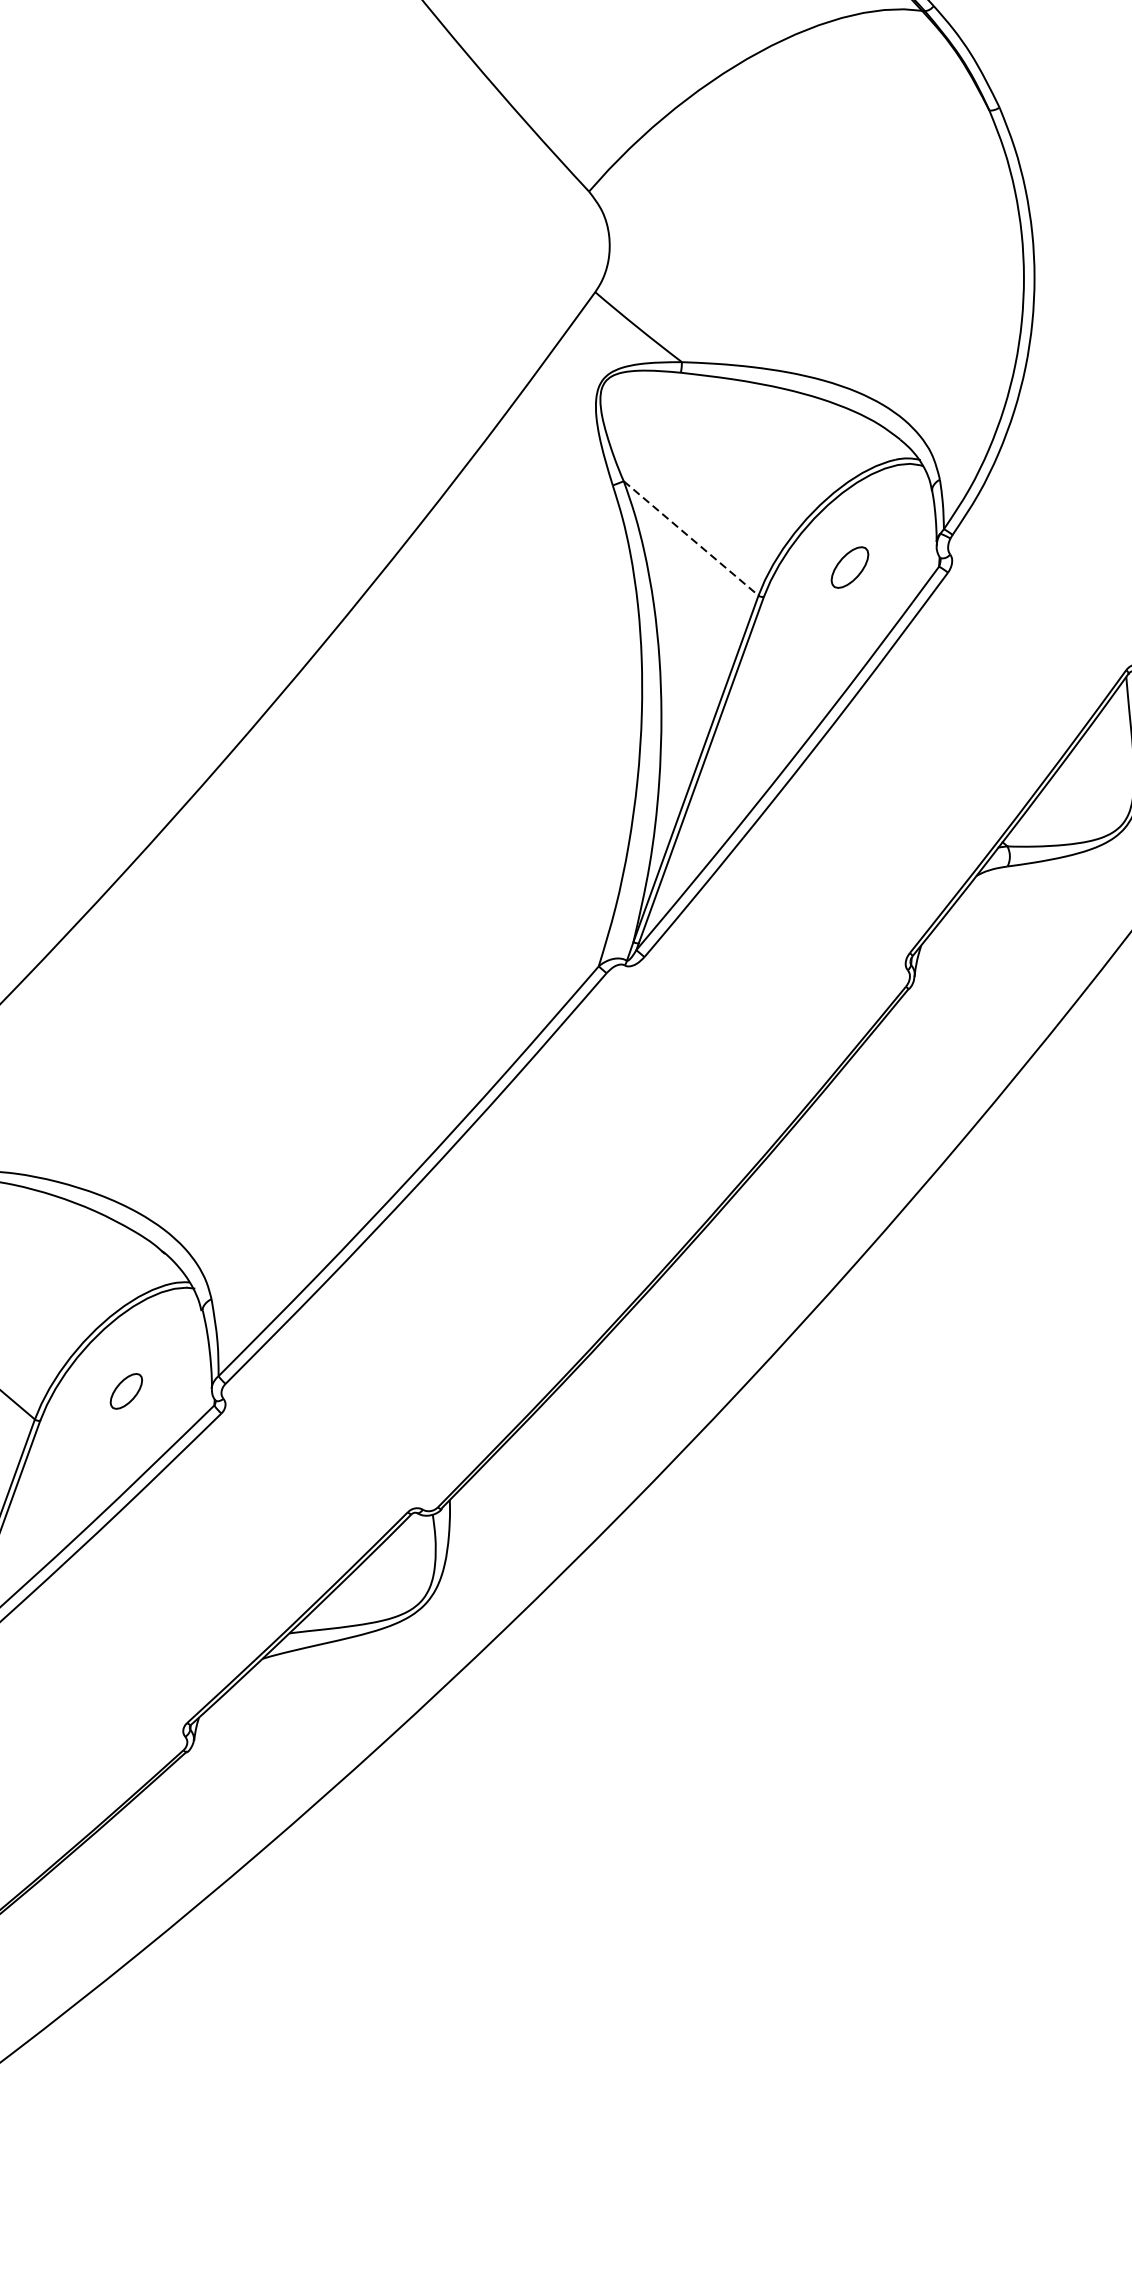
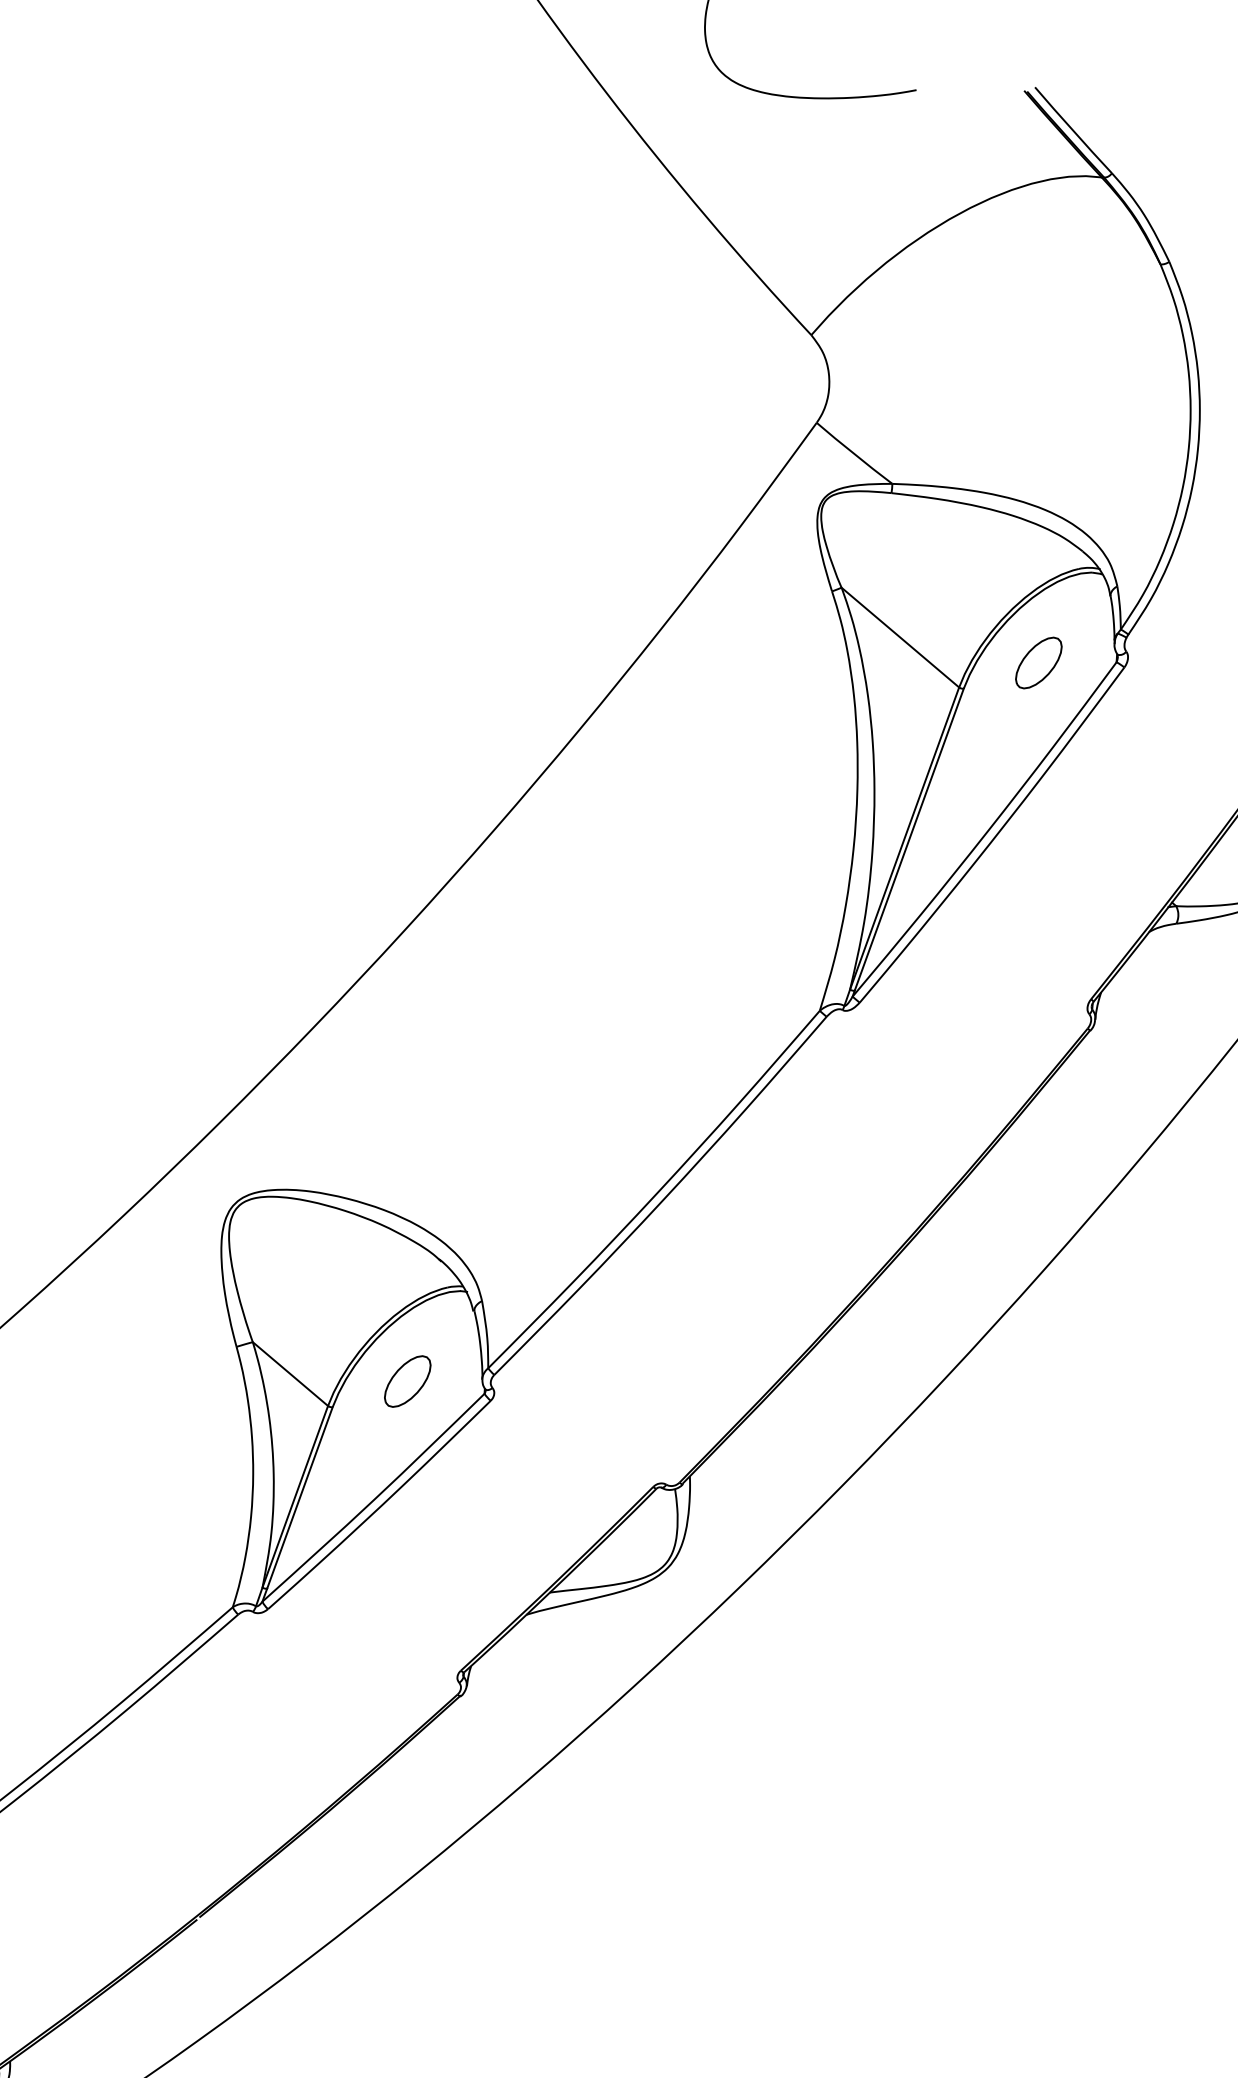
line: (691, 538) -> (900, 637), dashed -> solid
part: (849, 566) -> (1038, 662), size x1.43
part: (126, 1391) -> (407, 1381), size x1.67

